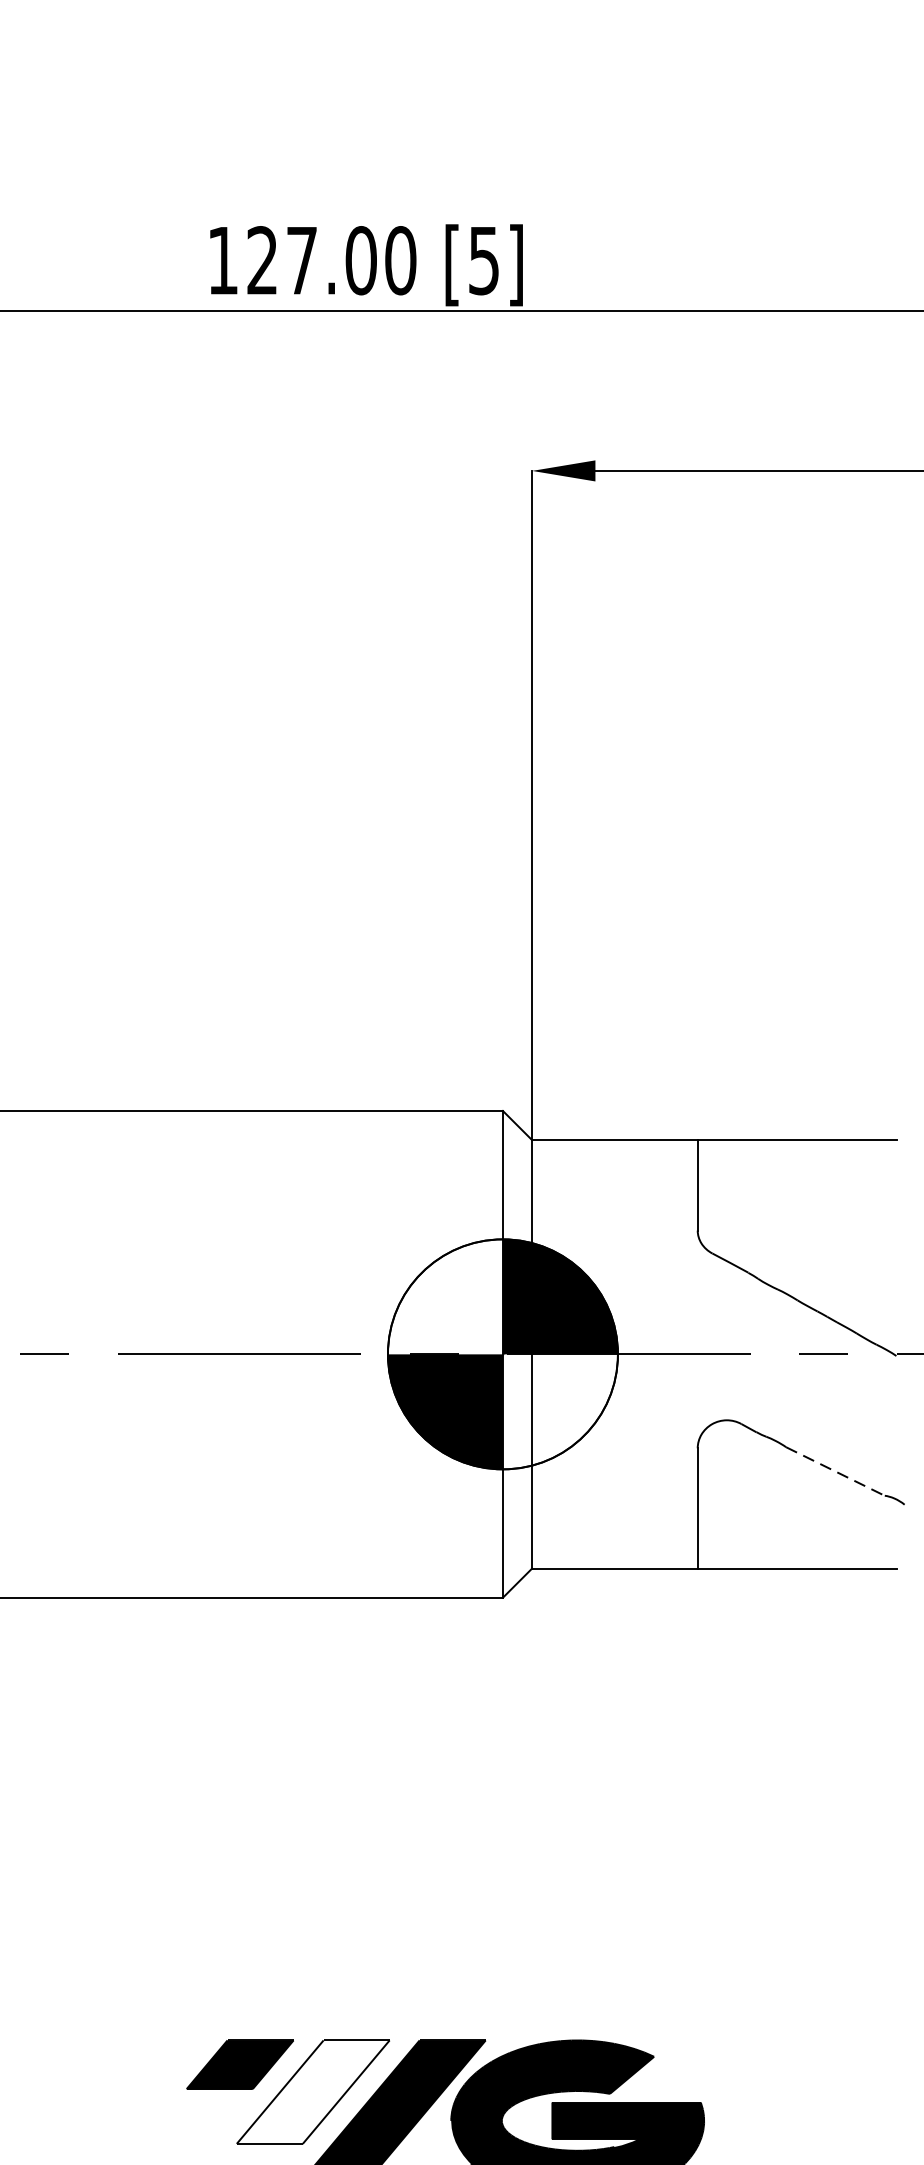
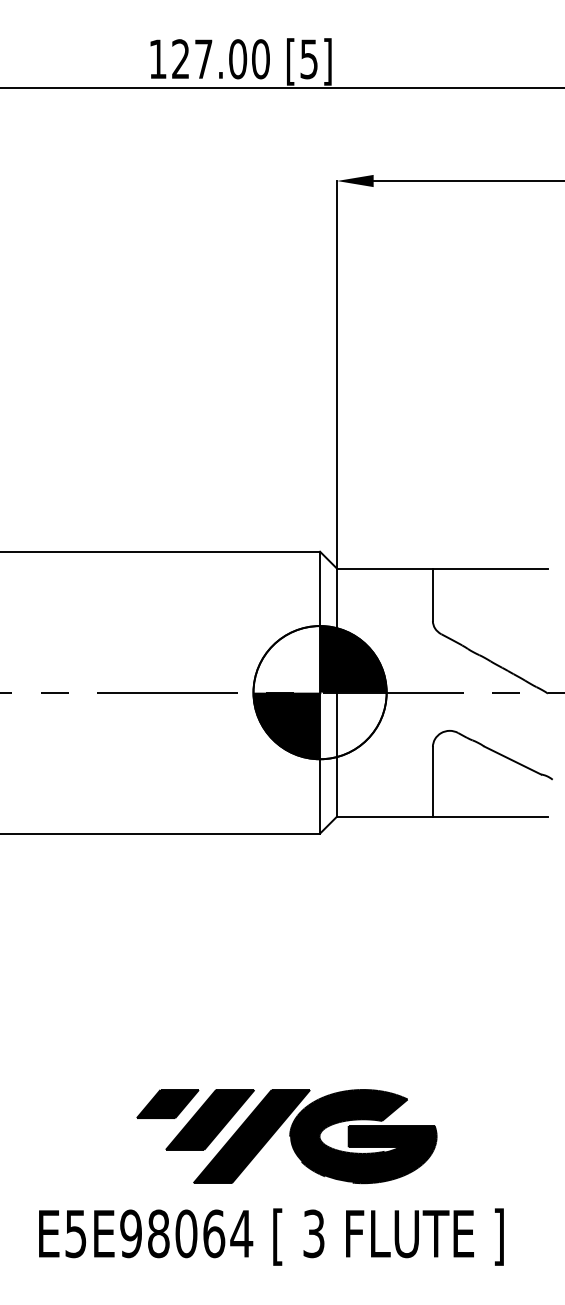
line: (835, 1471) -> (512, 760), dashed -> solid
fill: (312, 2091) -> (209, 1119), added

